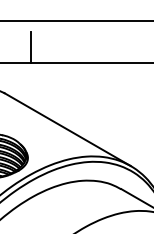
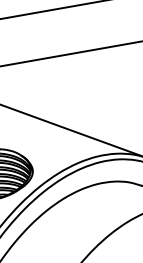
line: (30, 46) -> (13, 45), removed

